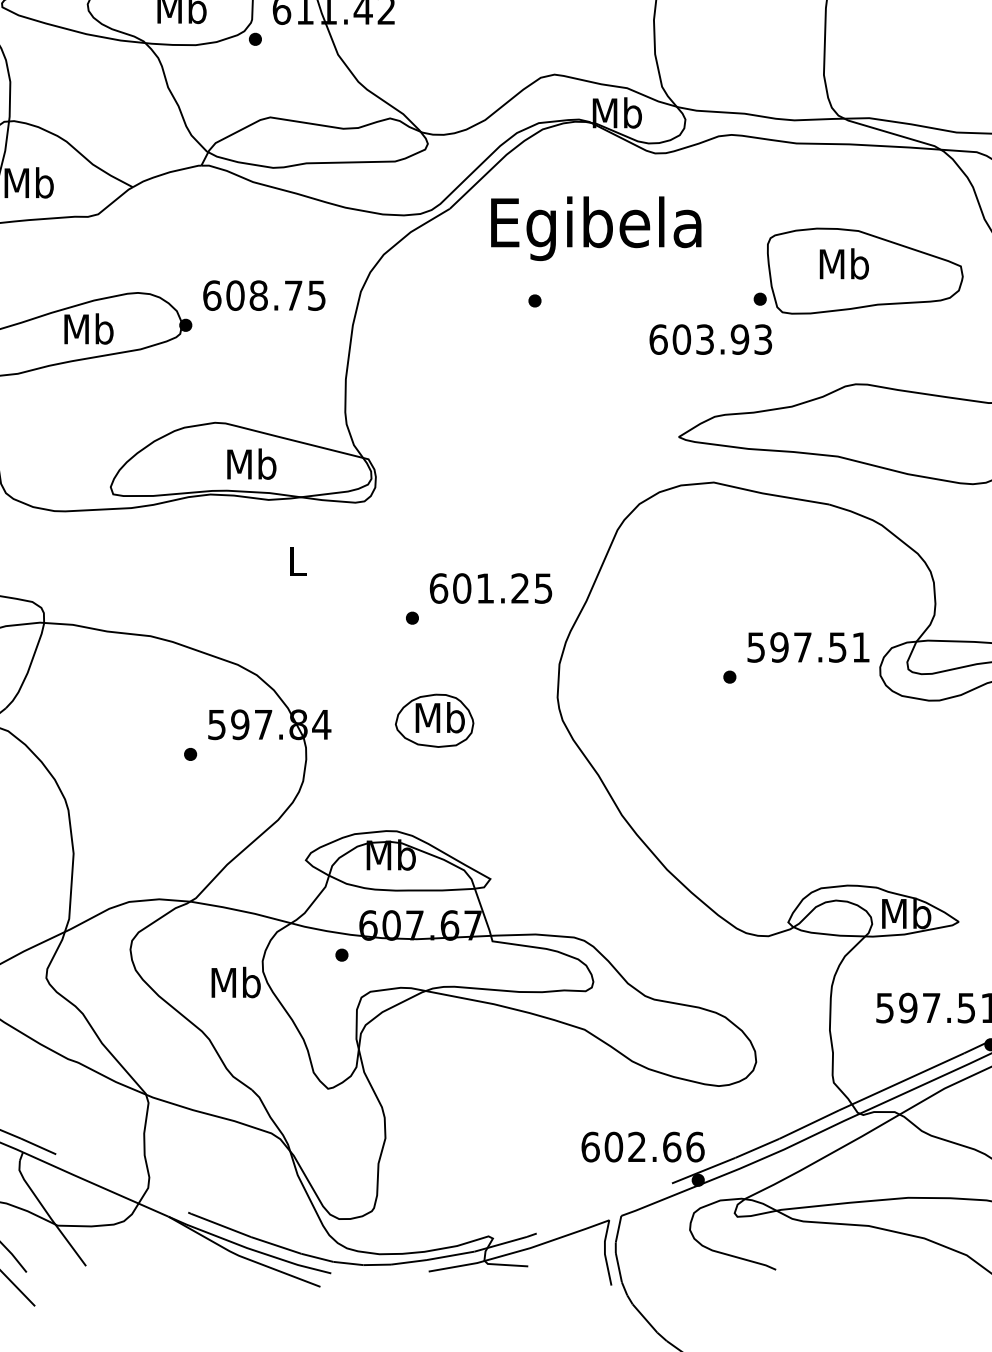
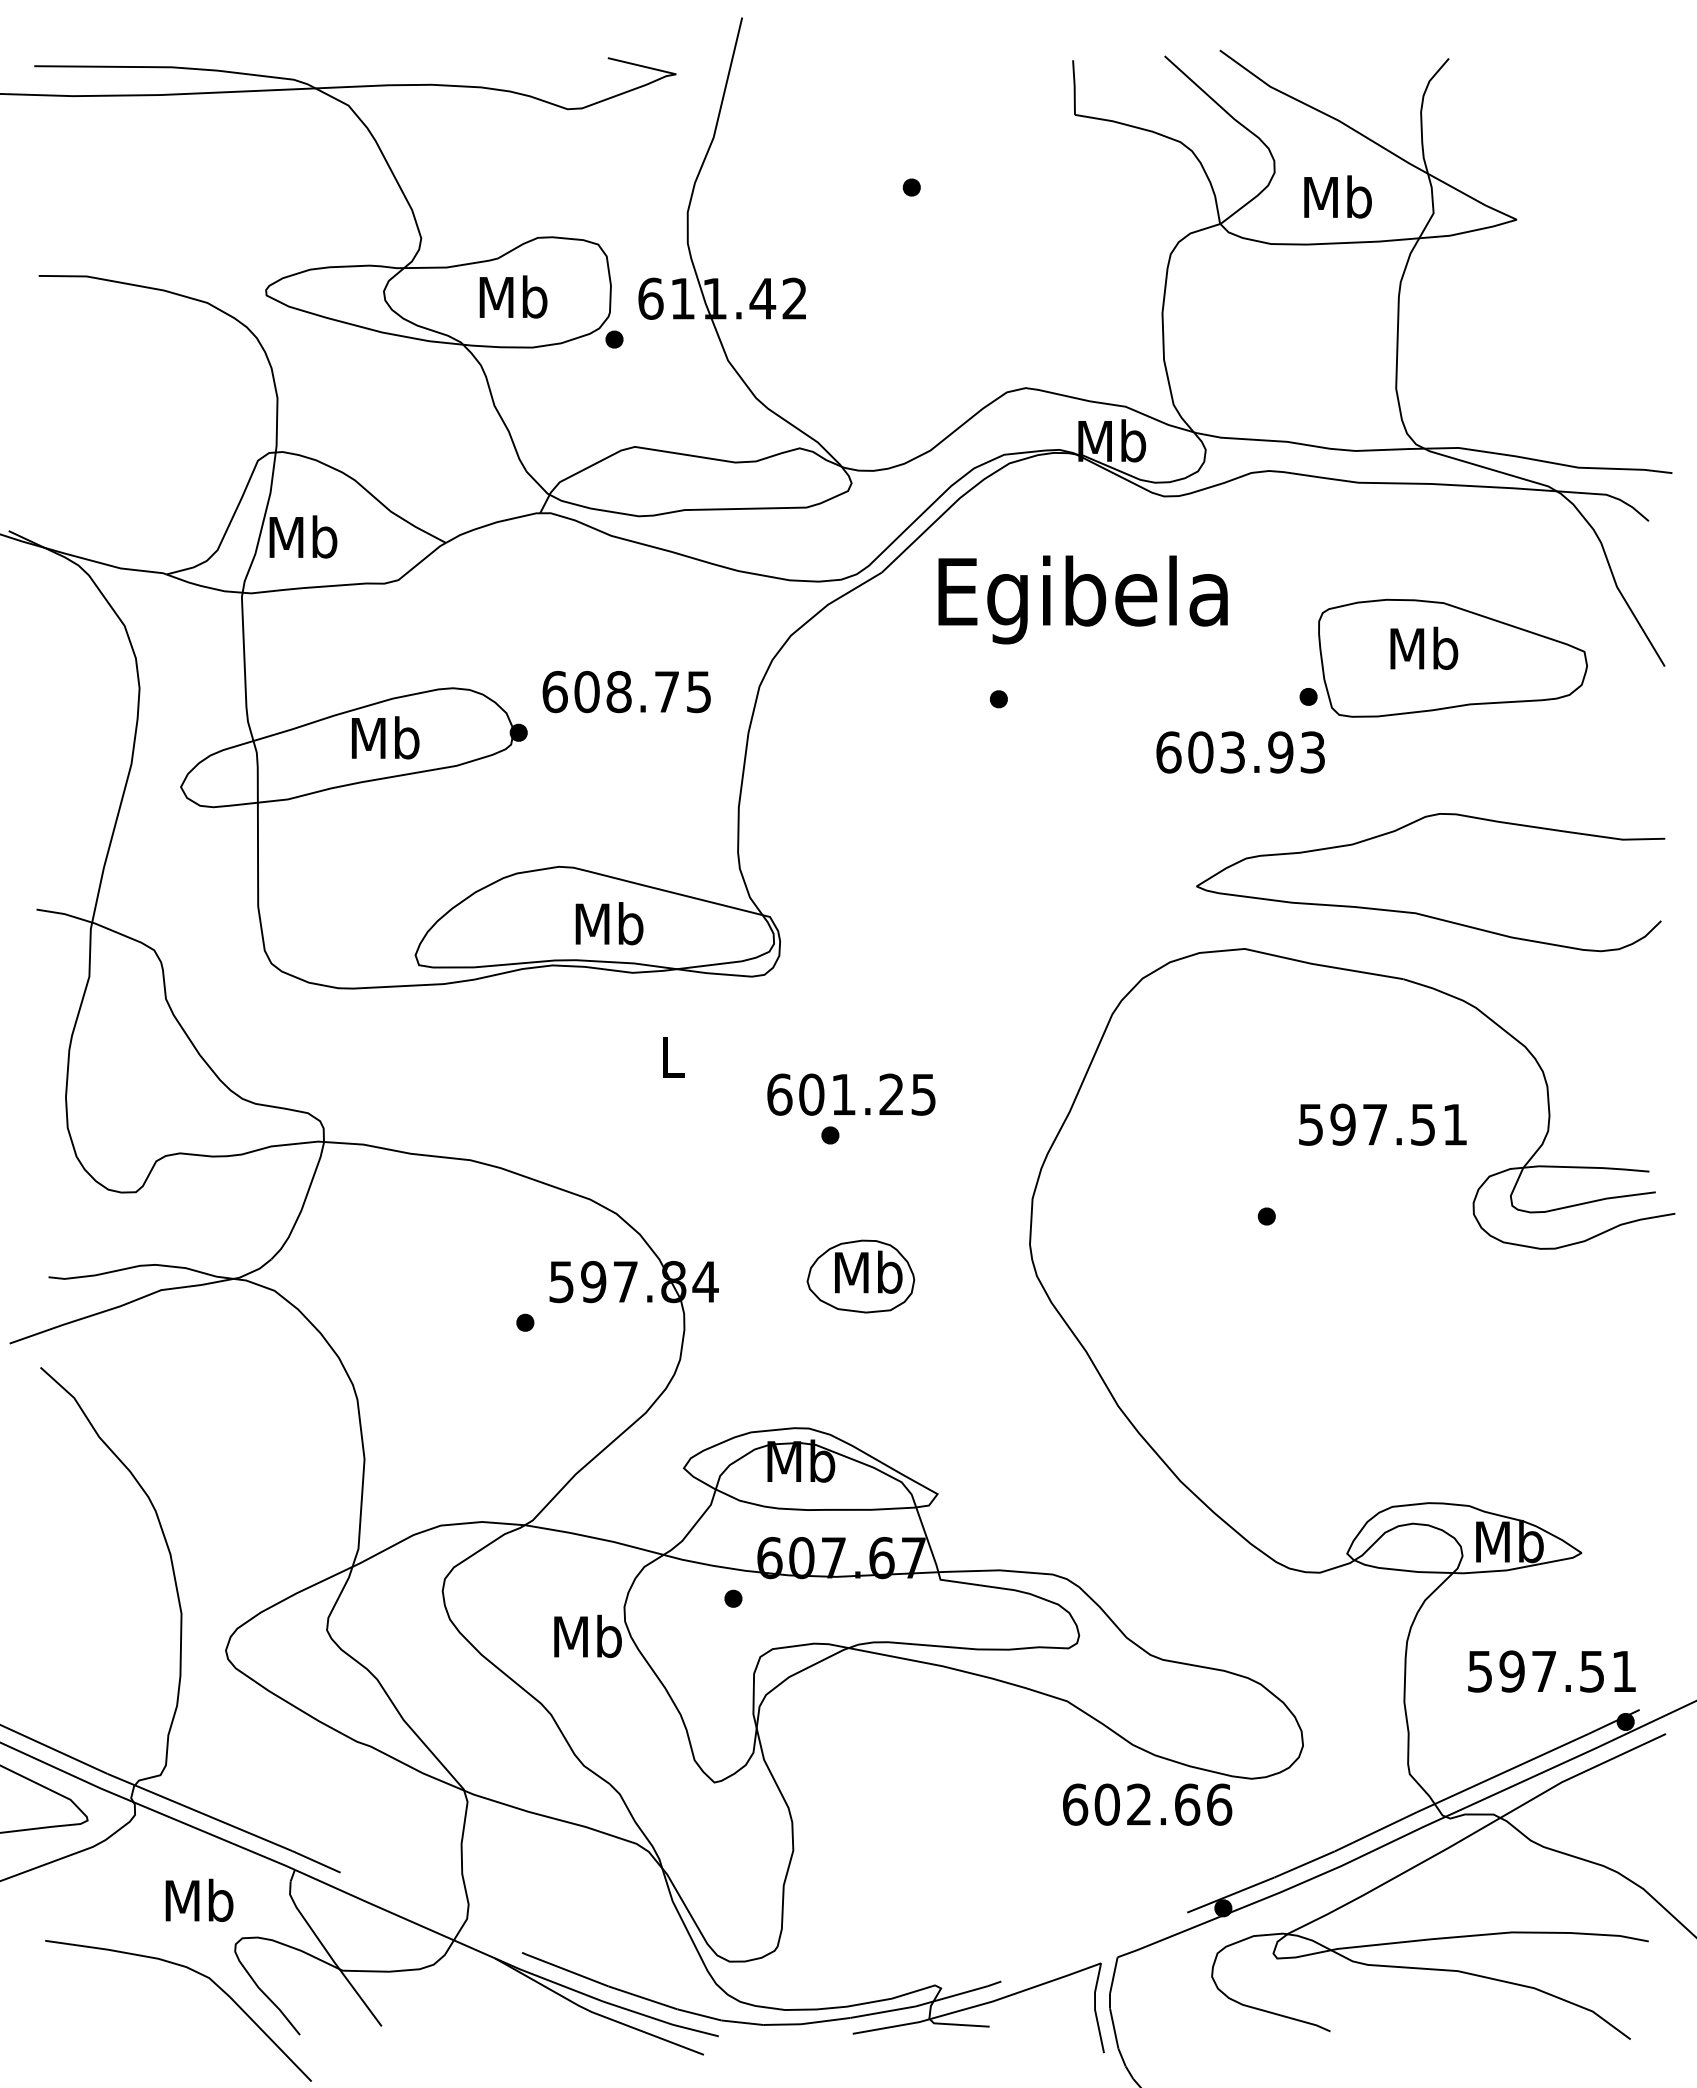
text: (491, 588) -> (851, 1094), moved
text: (808, 647) -> (1382, 1124), moved
text: (643, 1146) -> (1147, 1804), moved

